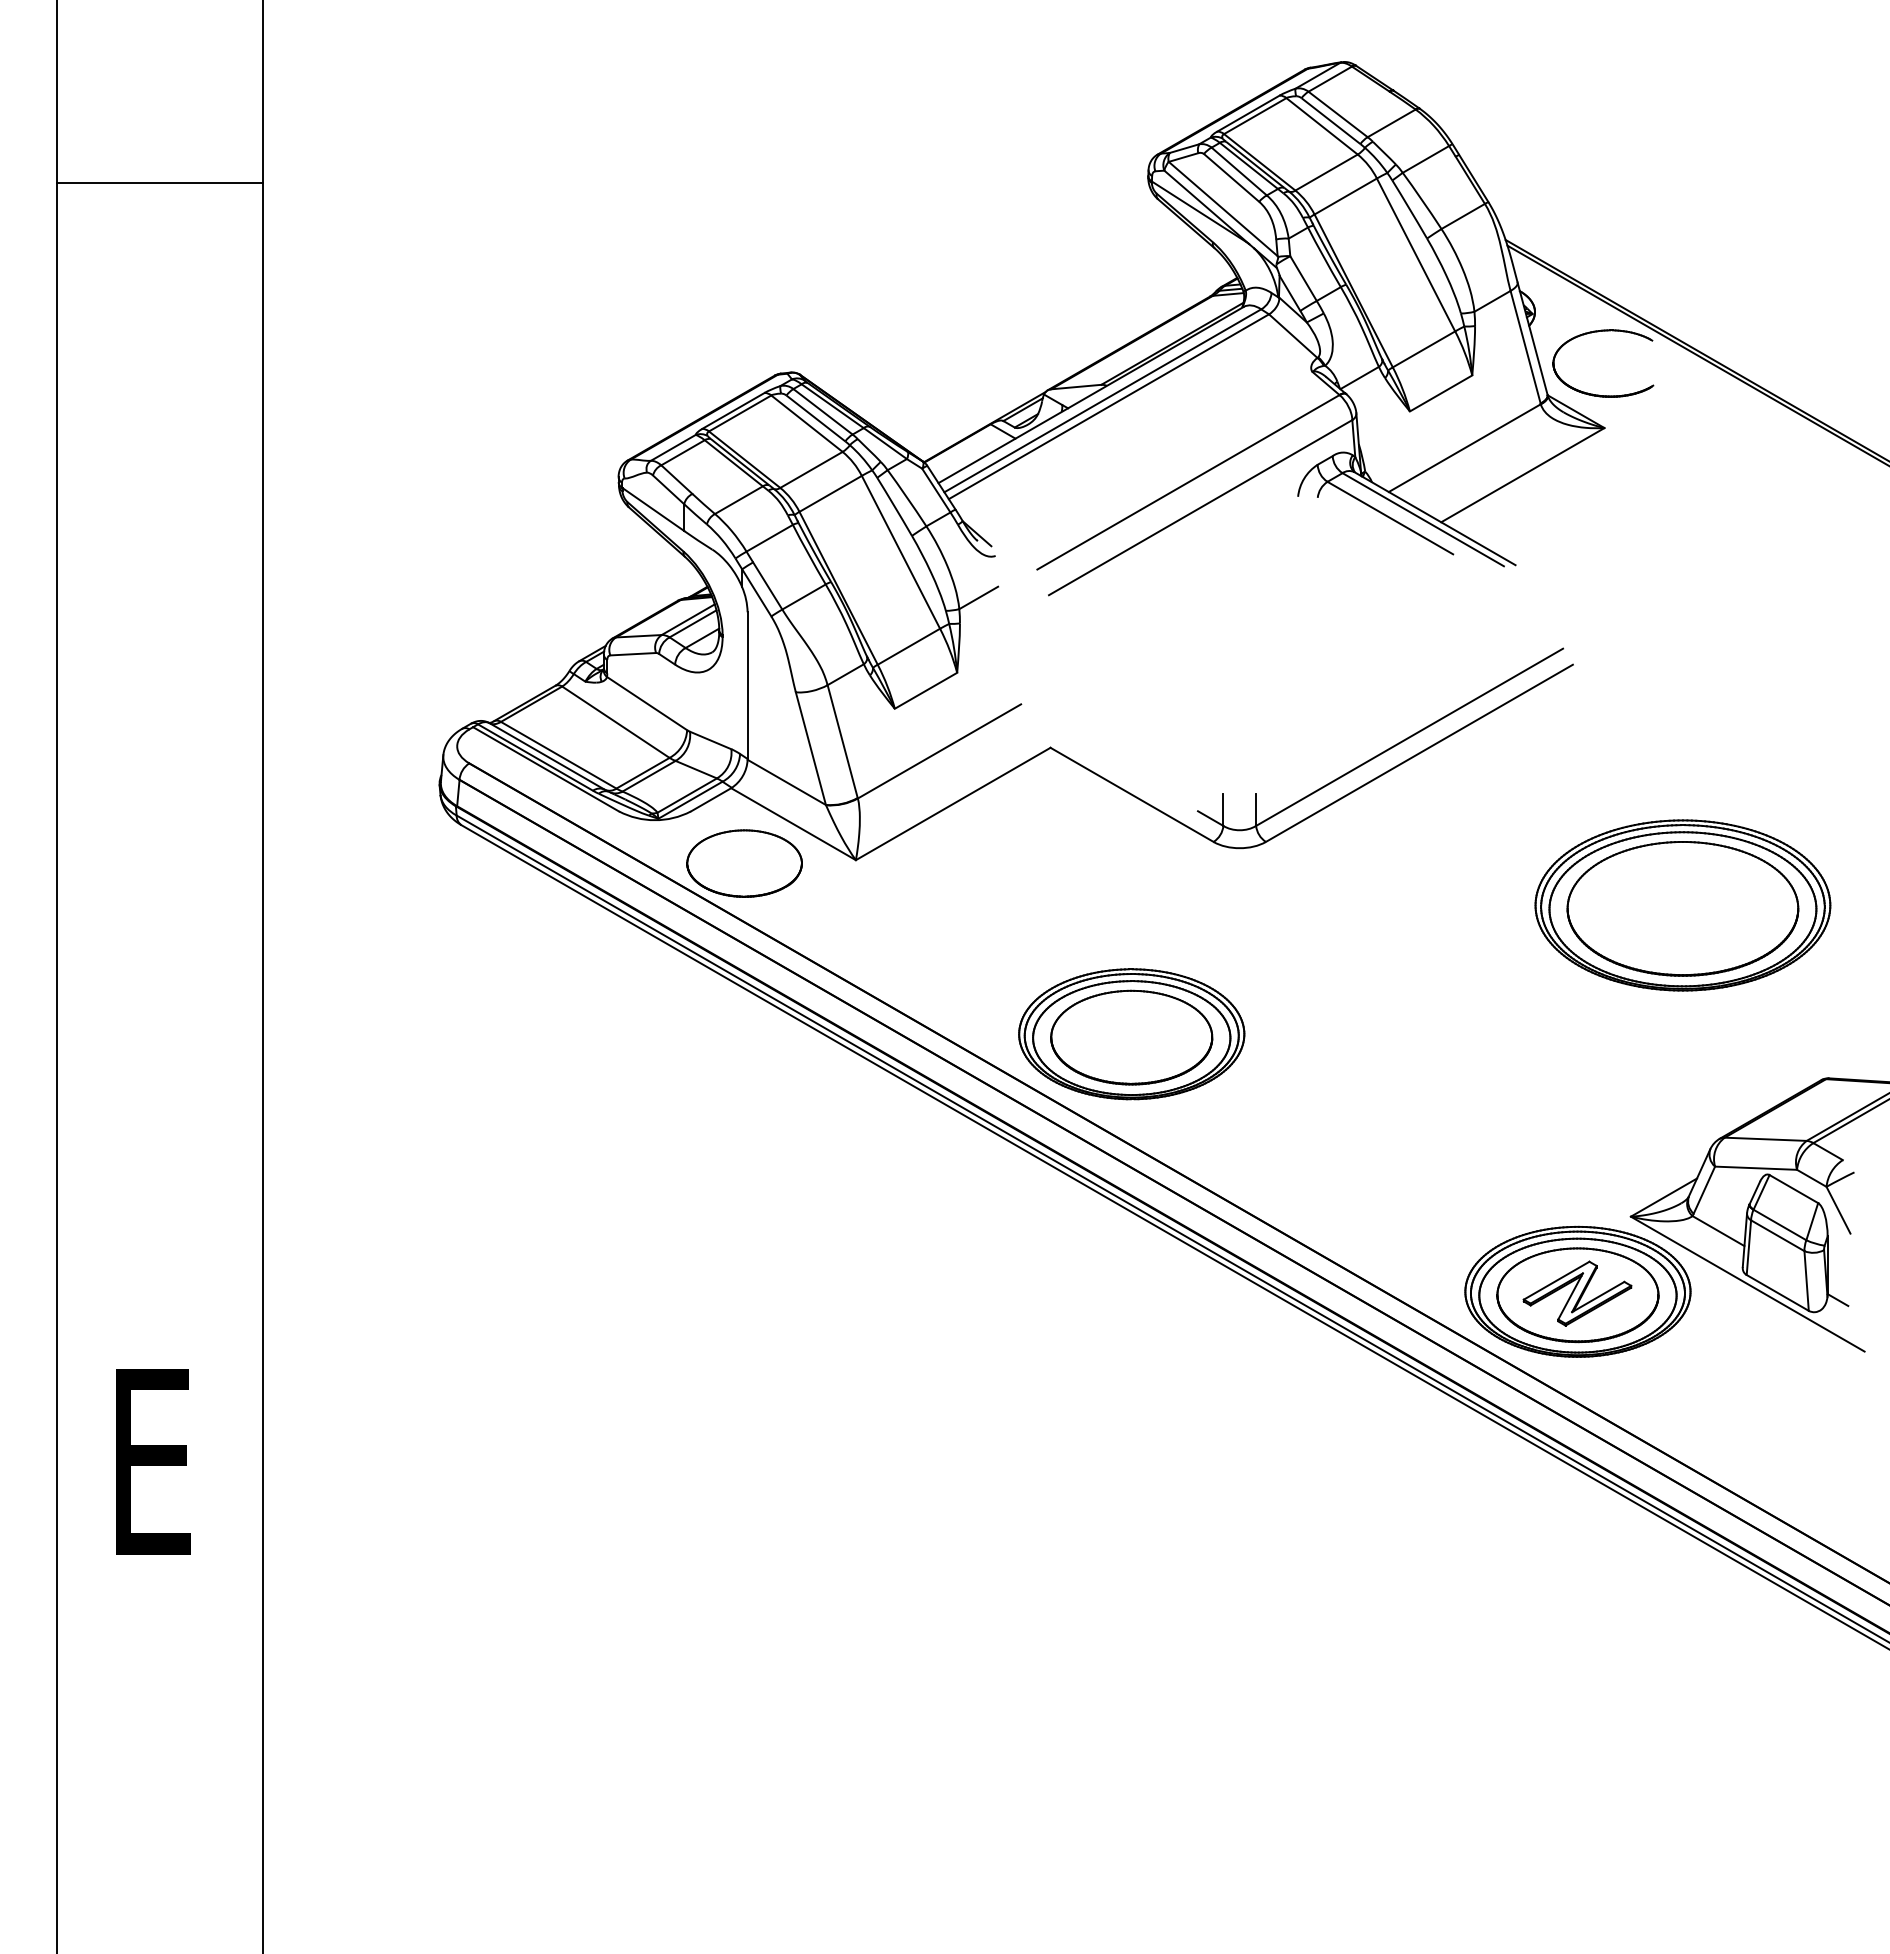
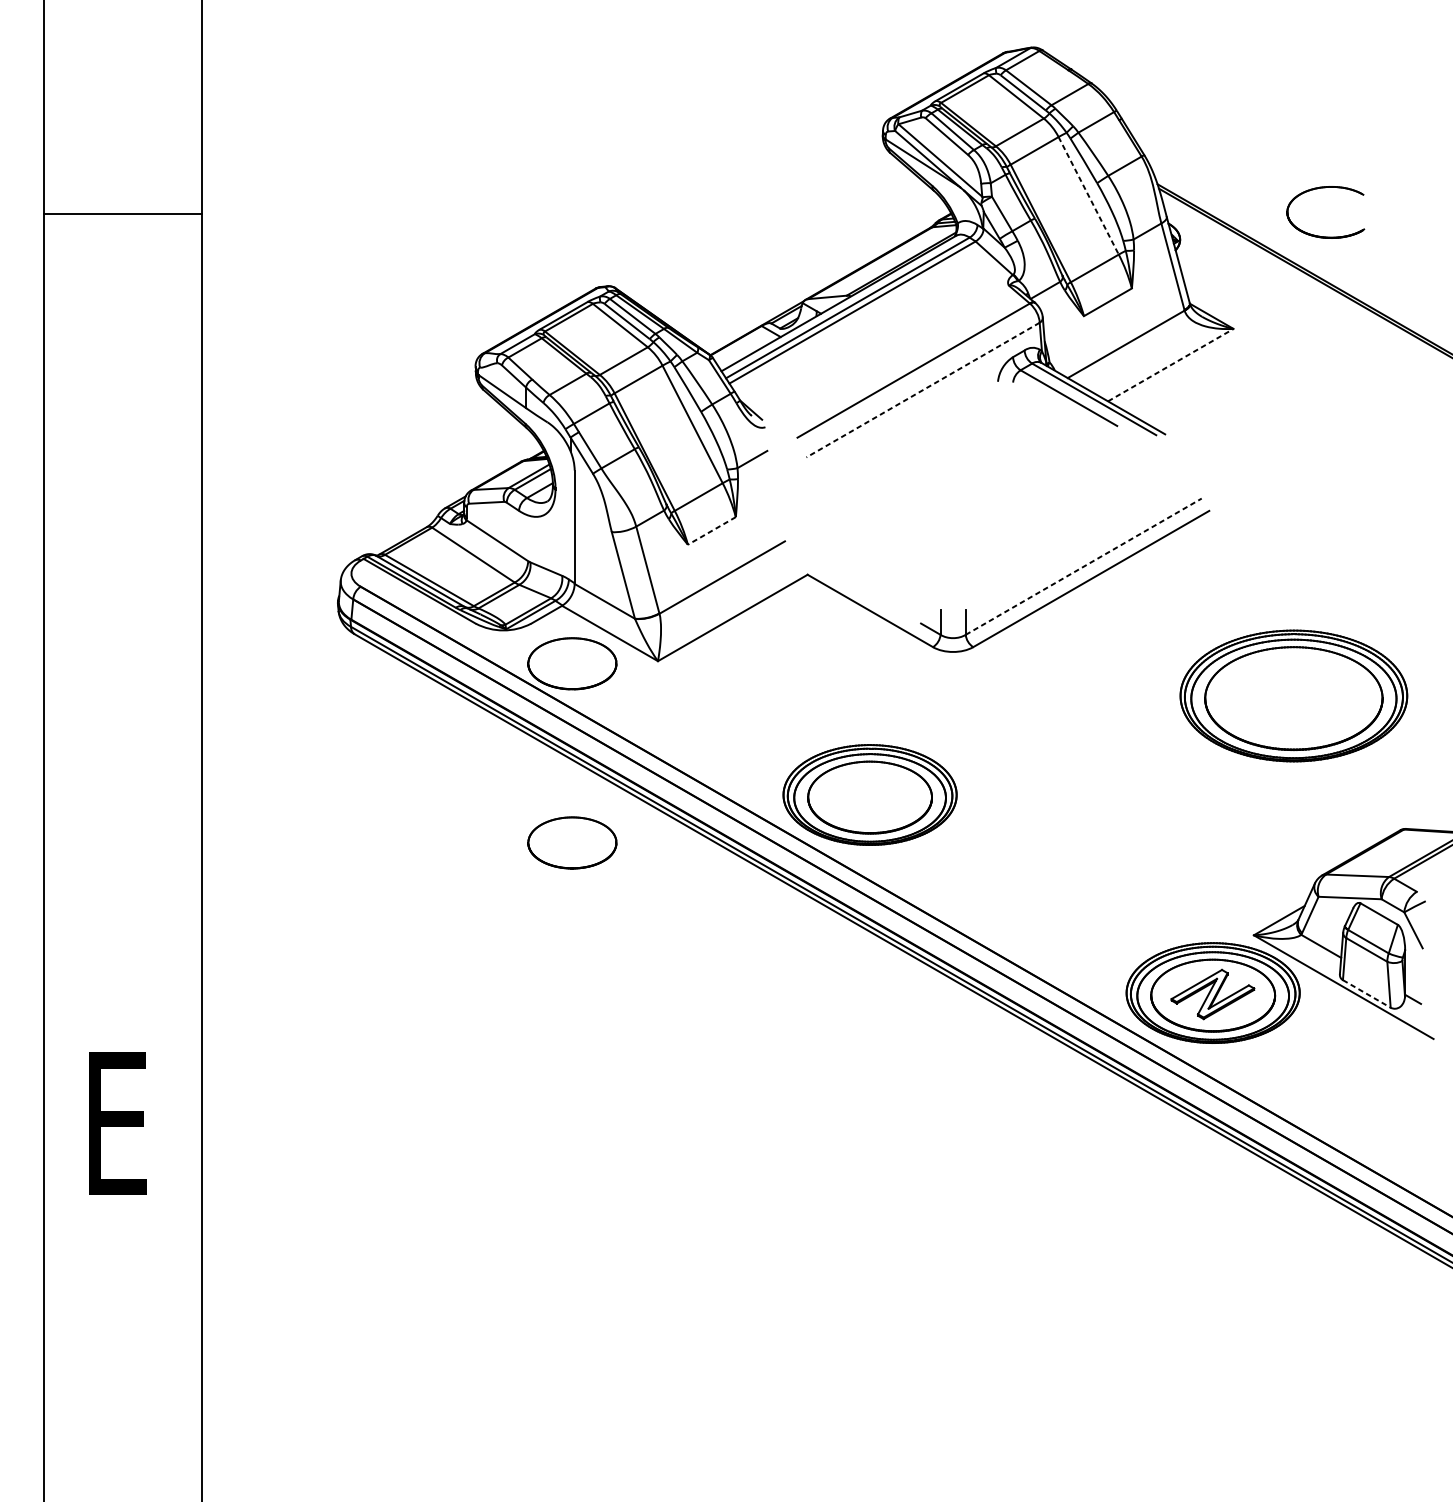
line: (159, 182) -> (122, 213), moved
line: (1416, 254) -> (1089, 195), solid -> dashed
part: (1599, 394) -> (1322, 236), moved
line: (1523, 474) -> (1171, 364), solid -> dashed
line: (1200, 507) -> (922, 390), solid -> dashed
line: (926, 690) -> (712, 530), solid -> dashed
line: (1410, 737) -> (1084, 566), solid -> dashed
part: (744, 1096) -> (572, 842), added
line: (1777, 1292) -> (1366, 993), solid -> dashed

